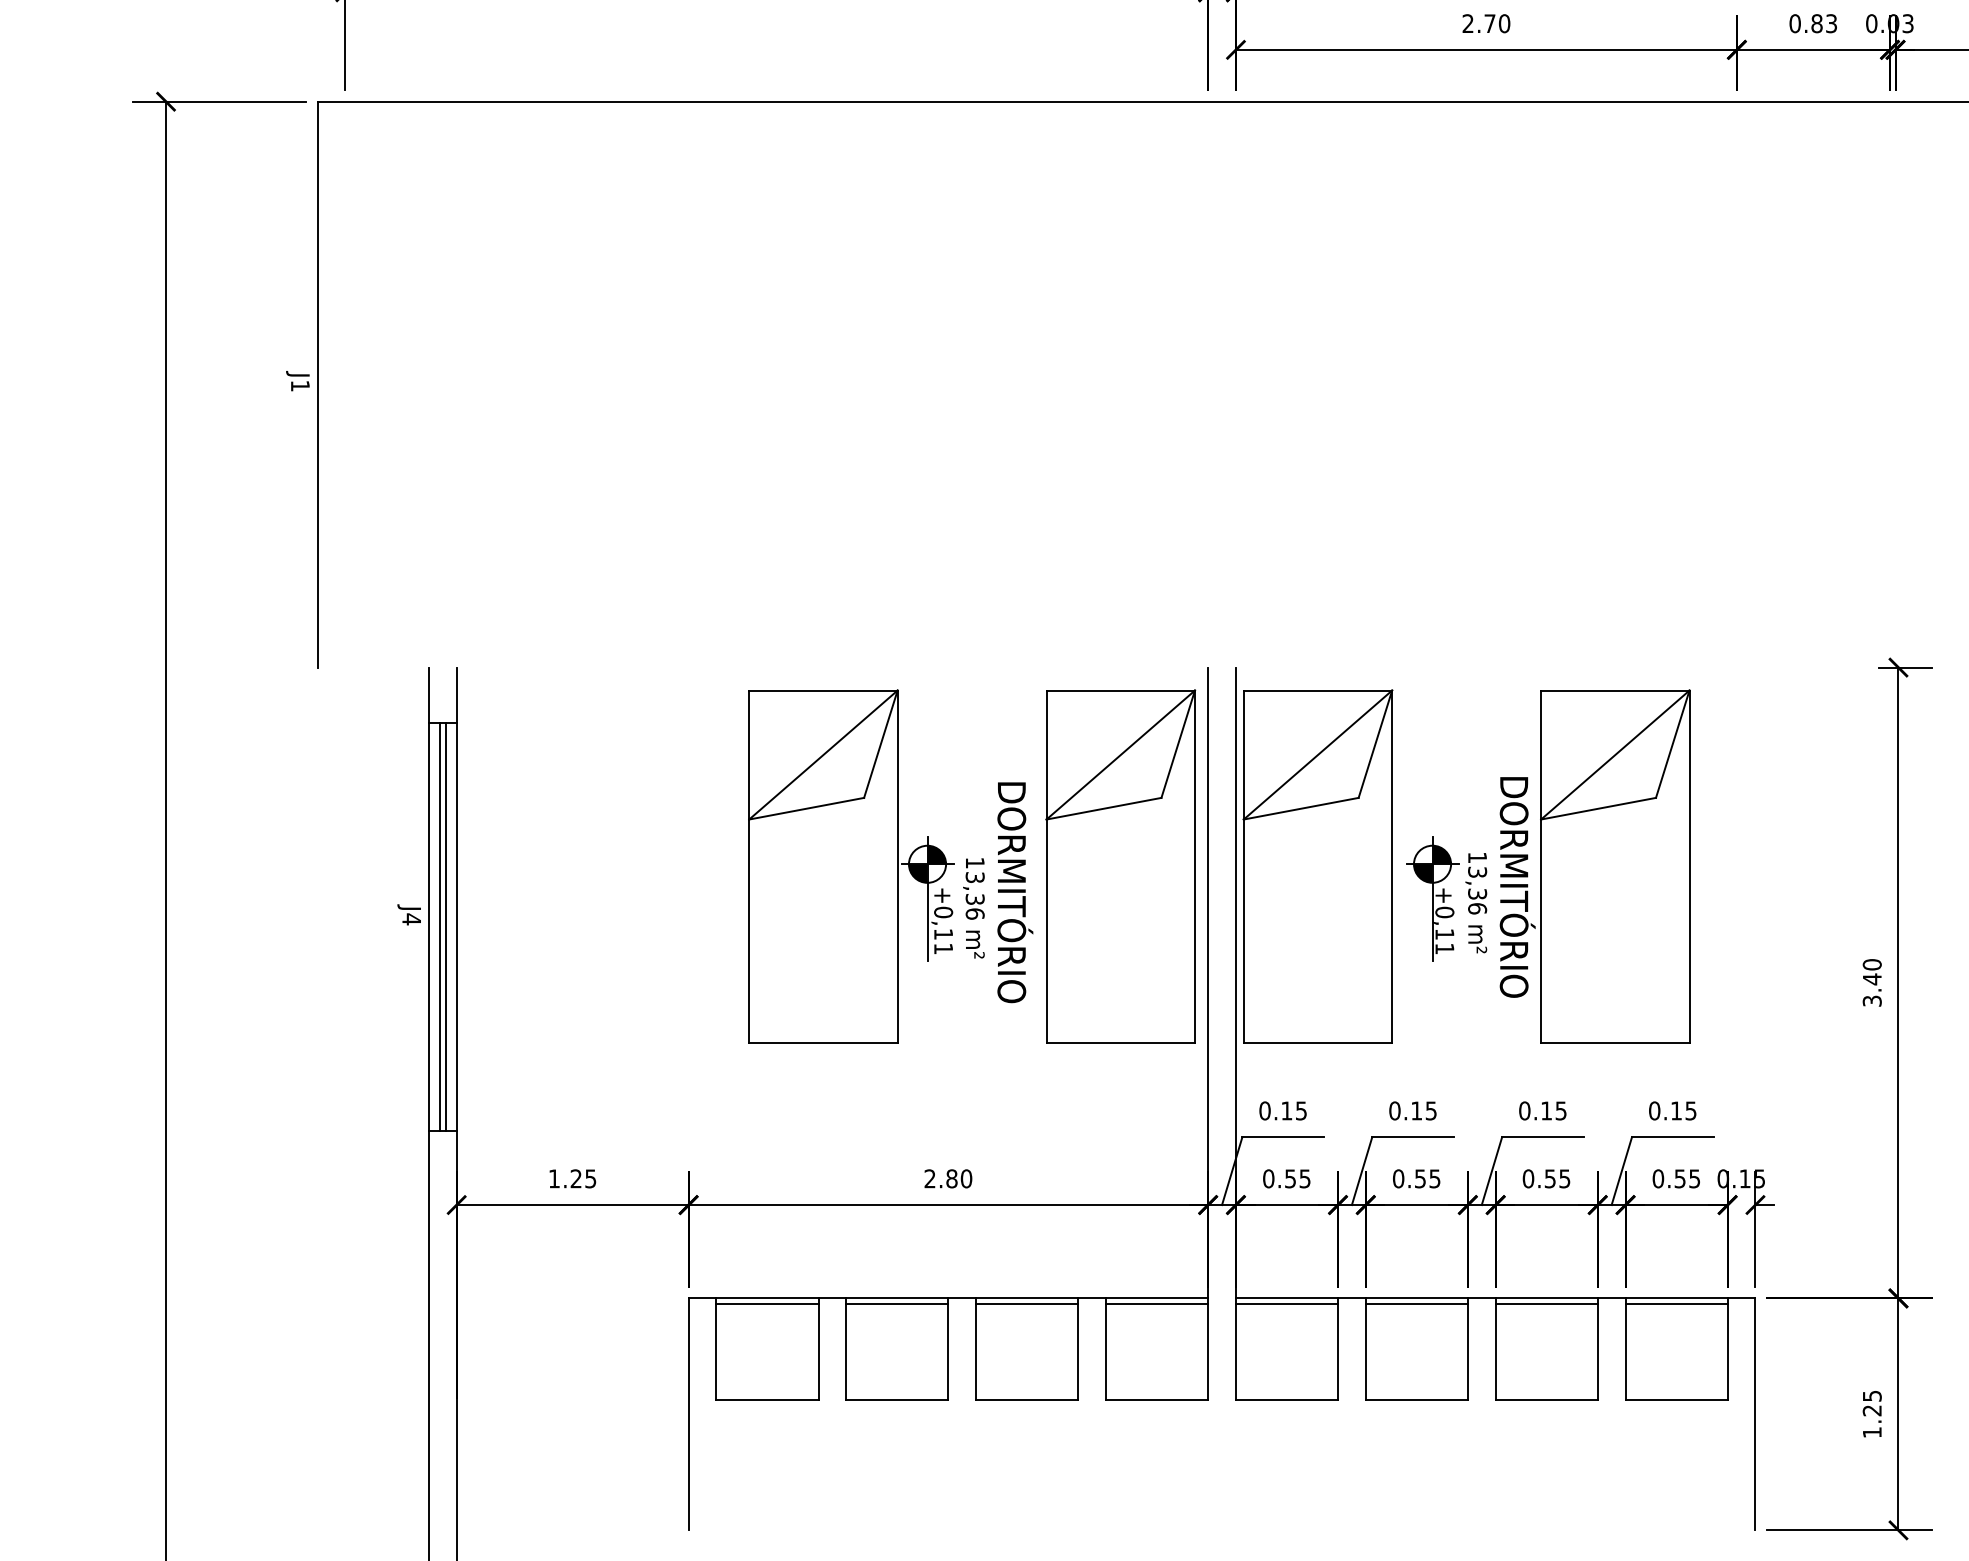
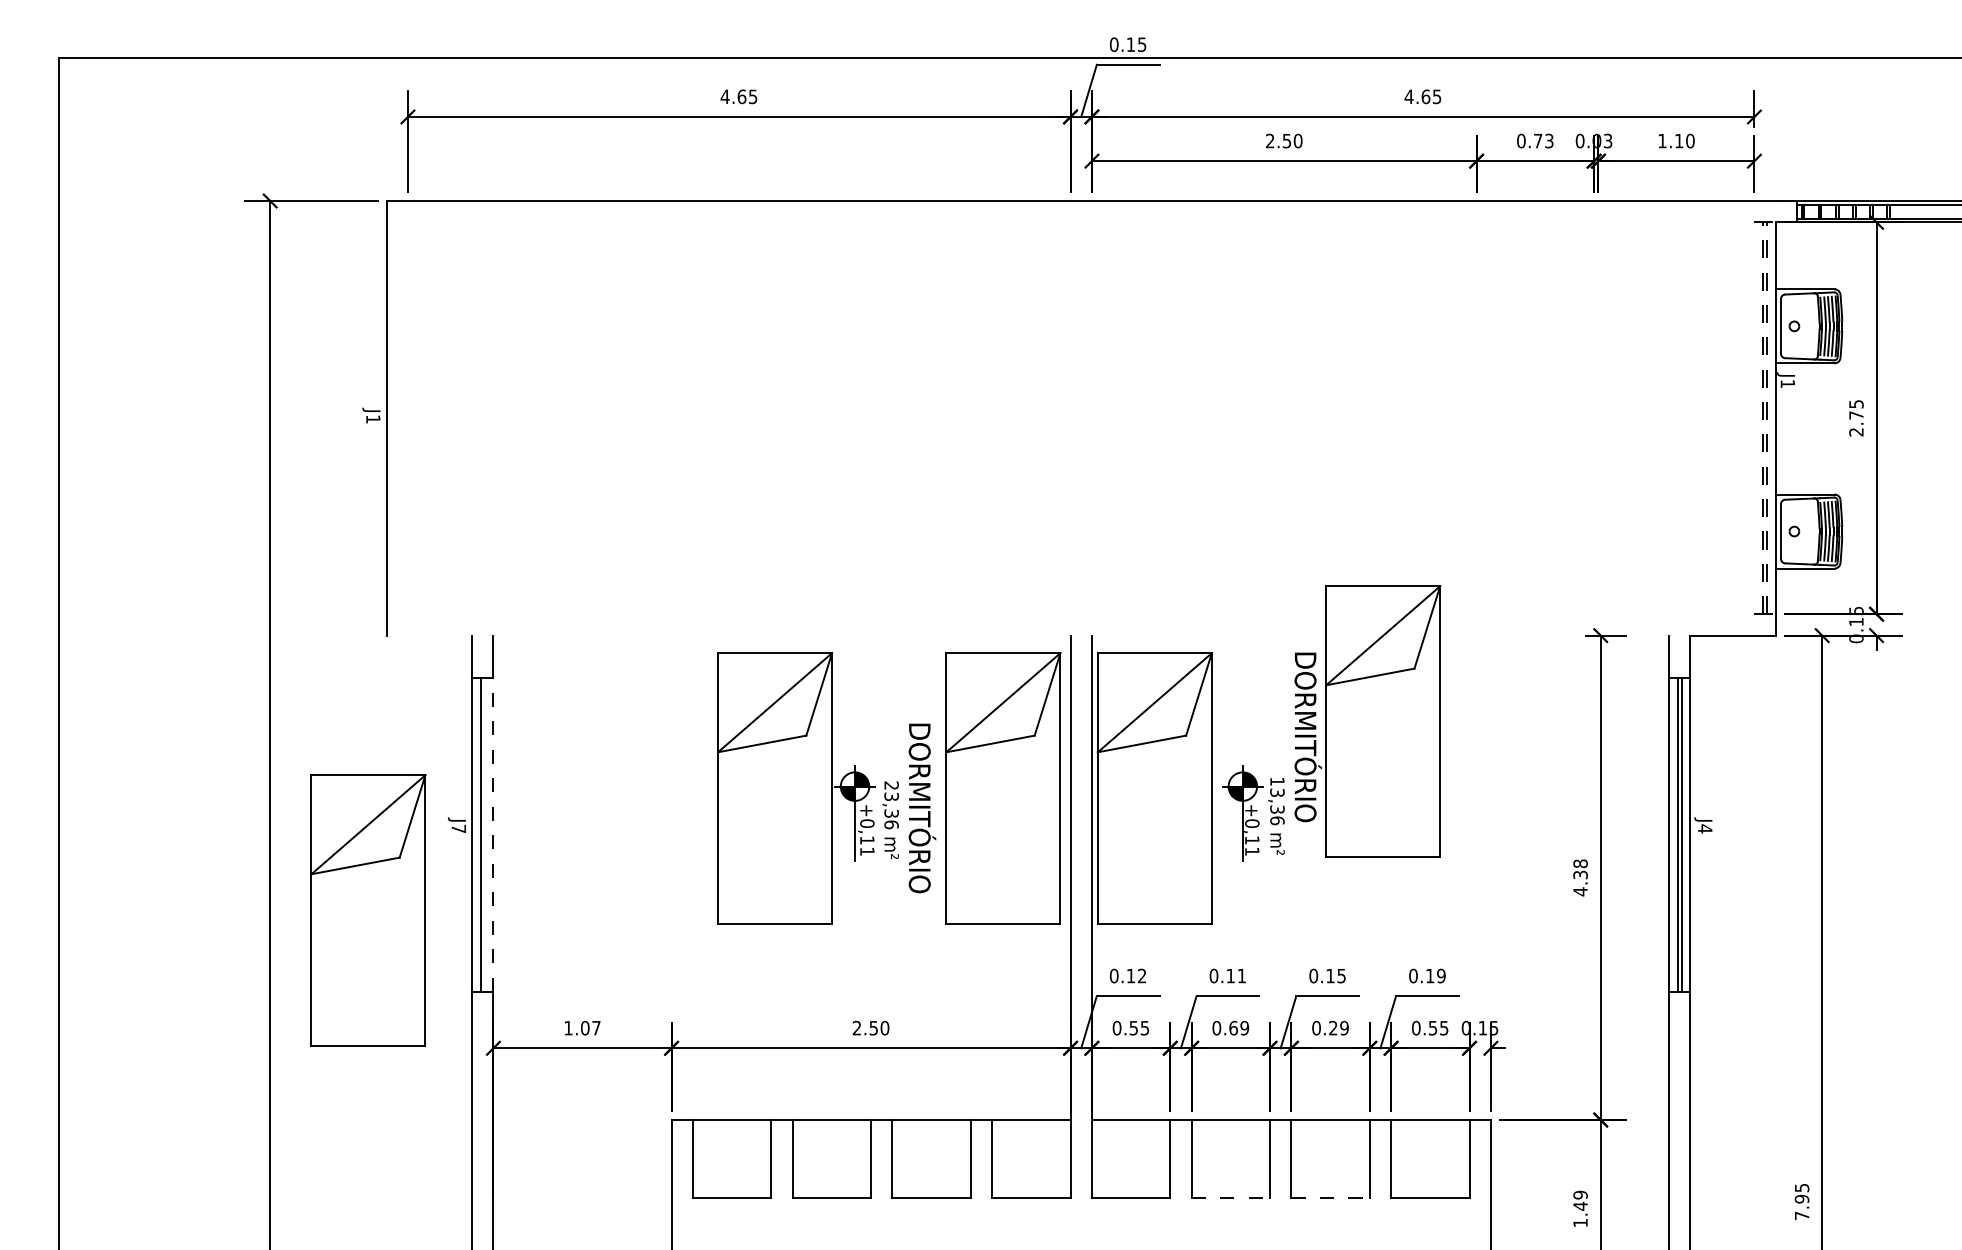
text: (1816, 22) -> (1537, 140), 0.83 -> 0.73
text: (1489, 24) -> (1286, 141), 2.70 -> 2.50
text: (975, 862) -> (891, 785), 13,36 -> 23,36
part: (1594, 866) -> (1367, 721), moved
text: (411, 918) -> (458, 828), J4 -> J7
line: (445, 926) -> (484, 834), removed
line: (456, 927) -> (493, 835), solid -> dashed
text: (1872, 982) -> (1580, 877), 3.40 -> 4.38
part: (294, 1025) -> (368, 910), added
text: (1301, 1110) -> (1142, 975), 0.15 -> 0.12
text: (1691, 1110) -> (1441, 975), 0.15 -> 0.19
text: (1430, 1111) -> (1241, 976), 0.15 -> 0.11
text: (951, 1177) -> (873, 1027), 2.80 -> 2.50
text: (1428, 1177) -> (1239, 1027), 0.55 -> 0.69
text: (1557, 1177) -> (1338, 1027), 0.55 -> 0.29
text: (583, 1179) -> (590, 1028), 1.25 -> 1.07
line: (766, 1304) -> (731, 1124), removed
line: (896, 1304) -> (831, 1124), removed
line: (1027, 1304) -> (931, 1124), removed
line: (1157, 1304) -> (1031, 1124), removed
line: (1286, 1304) -> (1130, 1124), removed
line: (1416, 1304) -> (1230, 1124), removed
line: (1546, 1304) -> (1330, 1124), removed
line: (1676, 1304) -> (1430, 1124), removed
line: (1417, 1400) -> (1231, 1198), solid -> dashed
line: (1547, 1400) -> (1331, 1198), solid -> dashed
text: (1872, 1403) -> (1580, 1200), 1.25 -> 1.49

